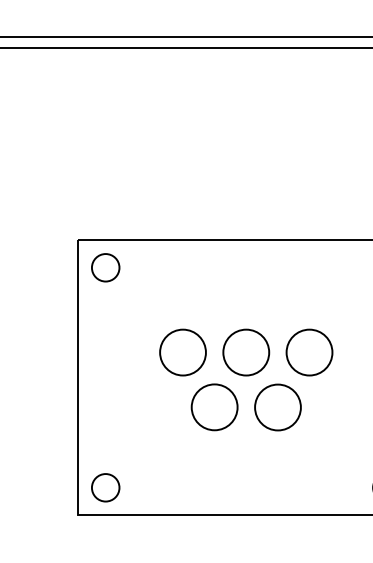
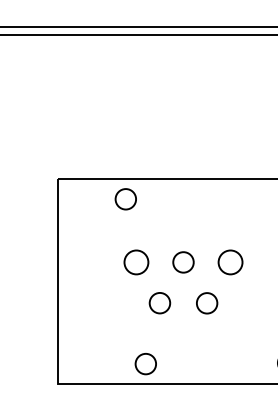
circle: (105, 268) -> (125, 199), moved
circle: (183, 352) -> (136, 262), size x0.7
circle: (246, 352) -> (183, 262), size x0.6
circle: (309, 352) -> (230, 262), size x0.7
circle: (214, 407) -> (159, 303), size x0.6
circle: (278, 407) -> (207, 303), size x0.6
circle: (105, 488) -> (145, 364), moved

